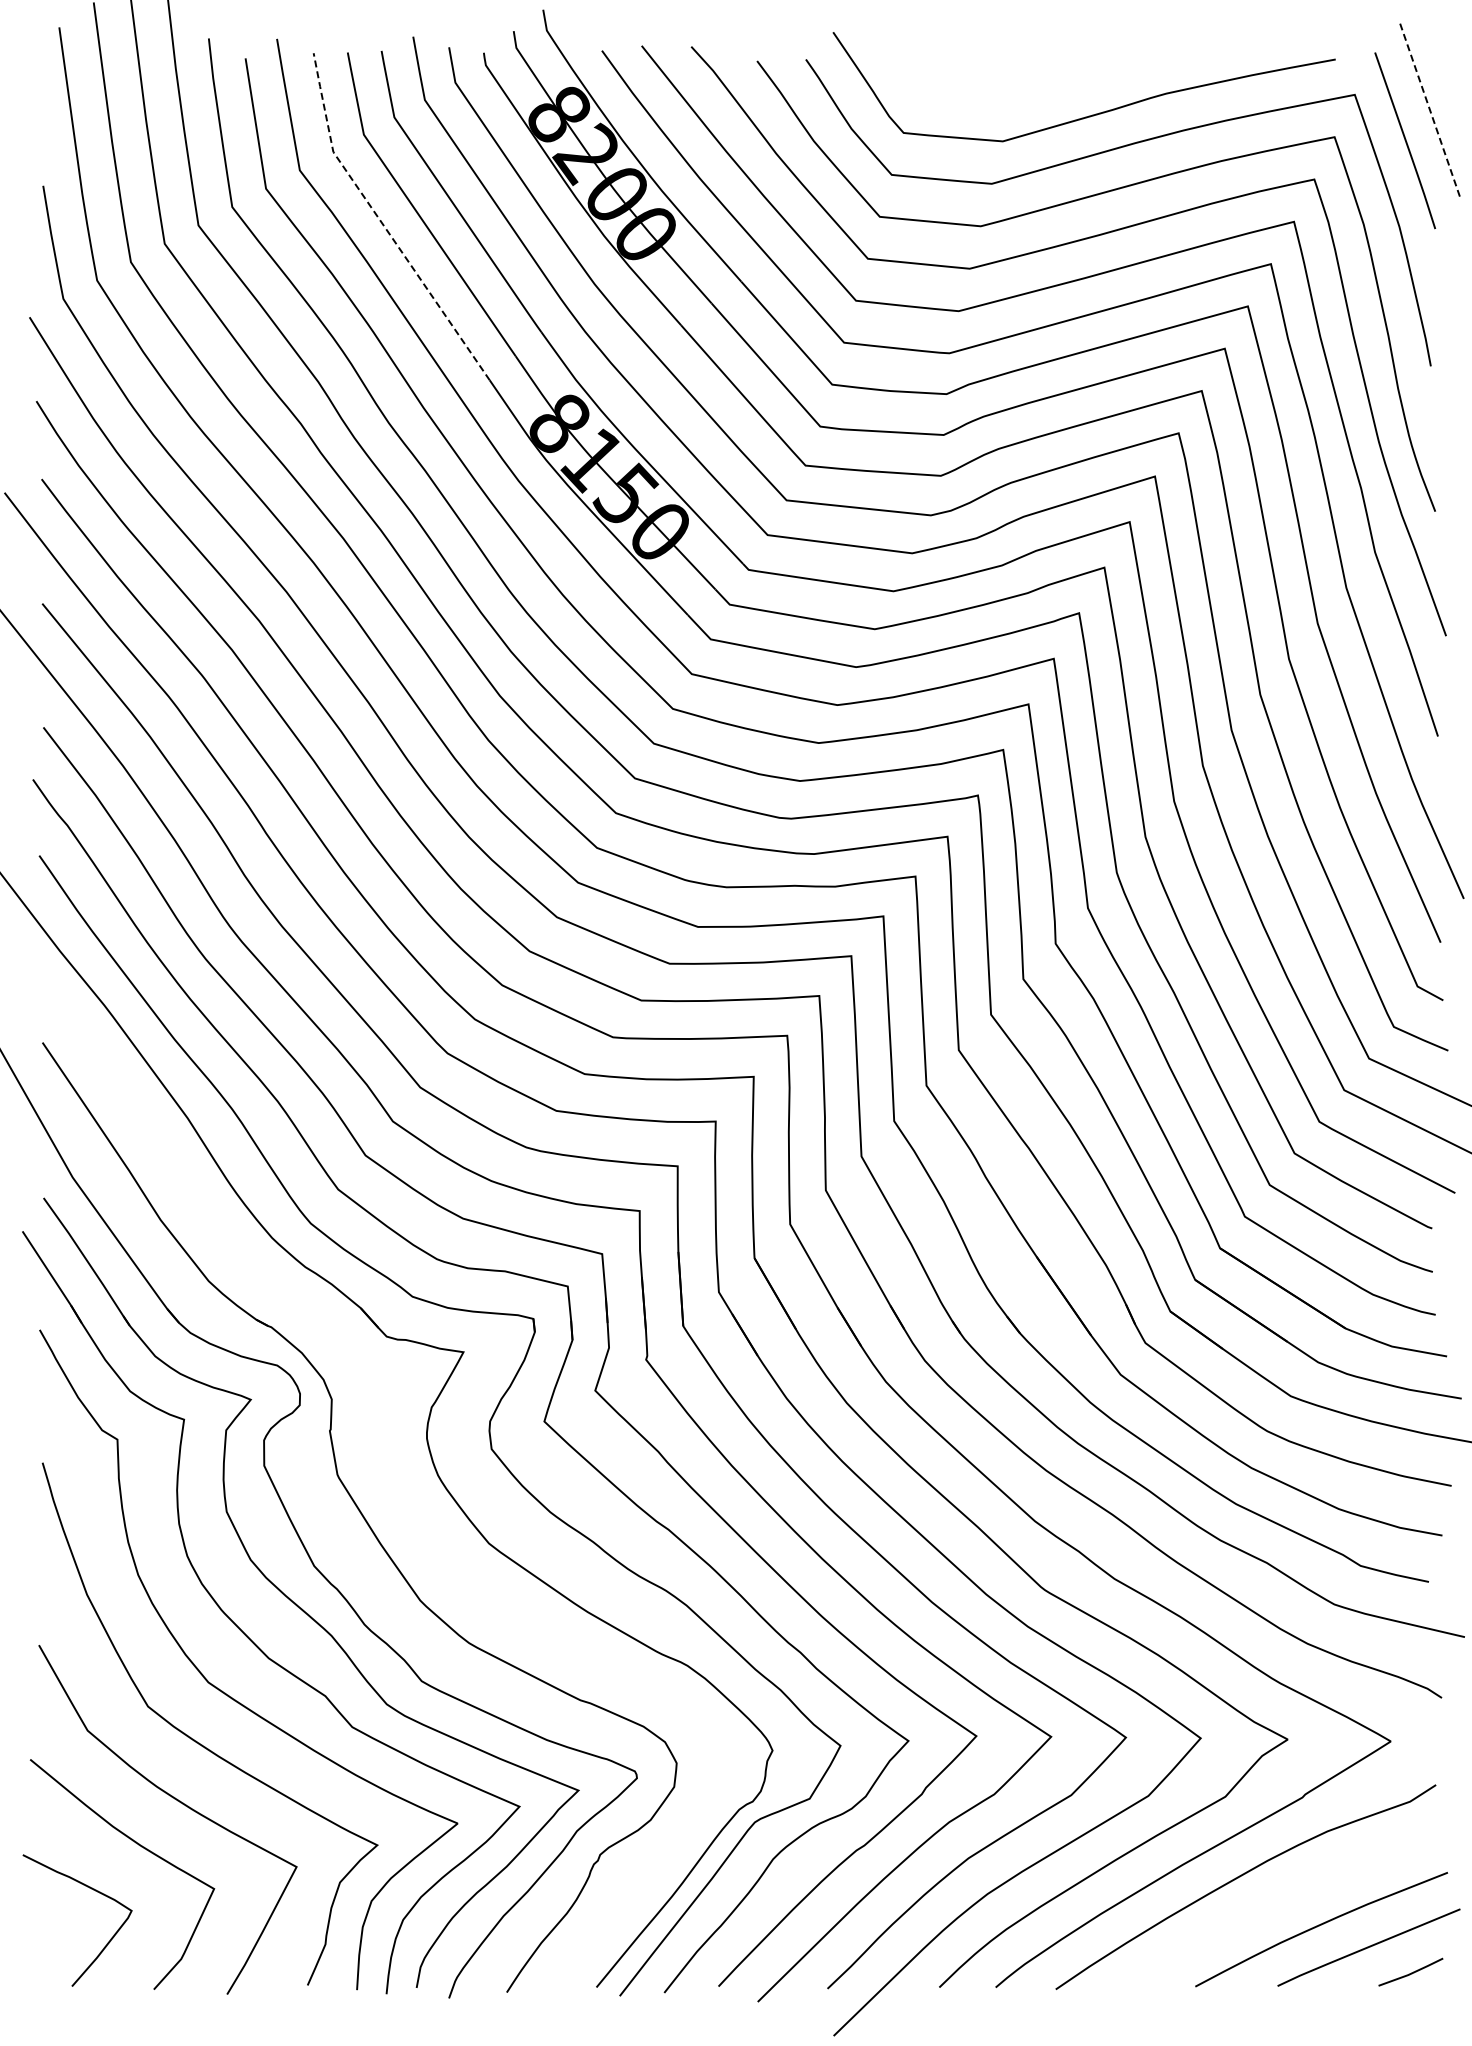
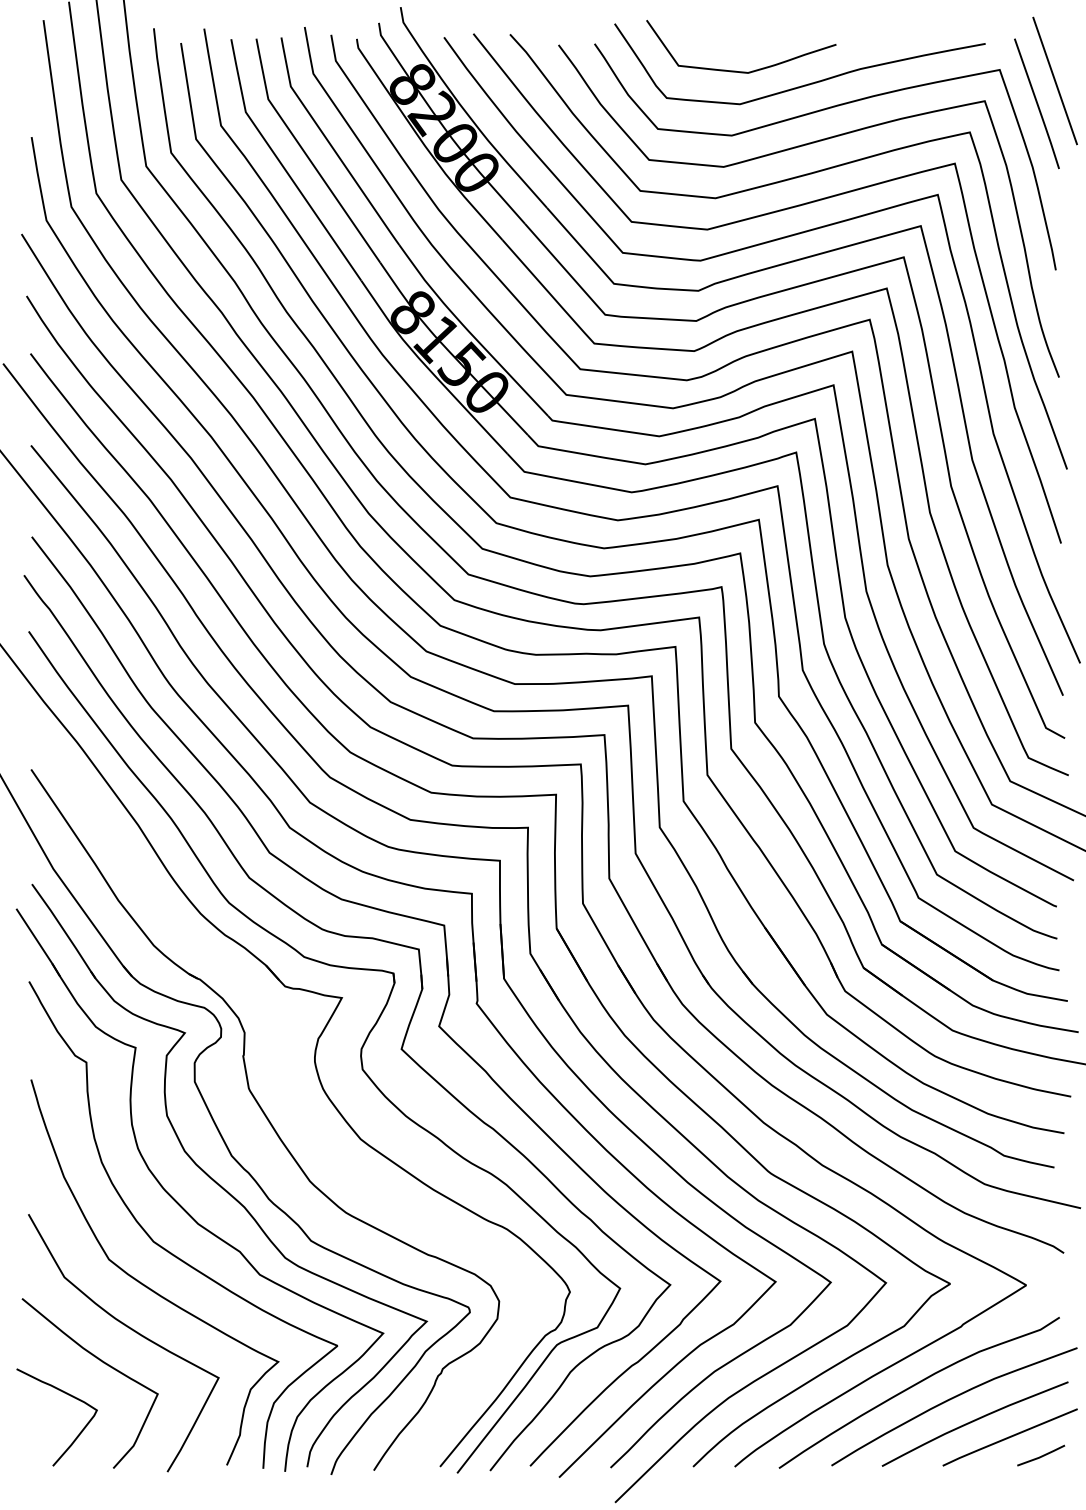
curve: (1002, 96) -> (739, 71), added
line: (1429, 109) -> (1054, 80), dashed -> solid
line: (381, 222) -> (281, 164), dashed -> solid
curve: (1289, 1896) -> (951, 1399), added

